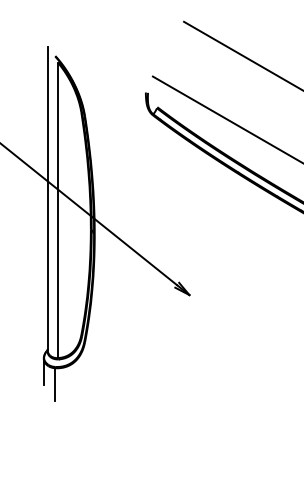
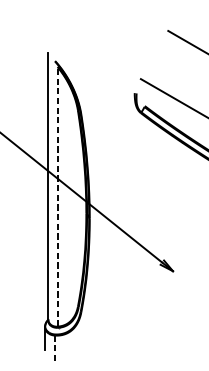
line: (58, 210) -> (57, 196), solid -> dashed
line: (55, 384) -> (55, 349), solid -> dashed

